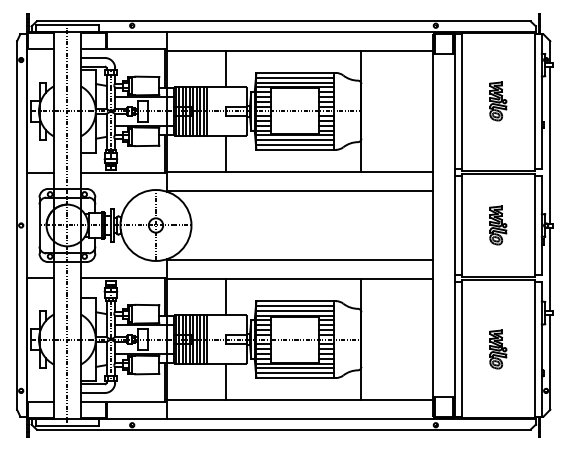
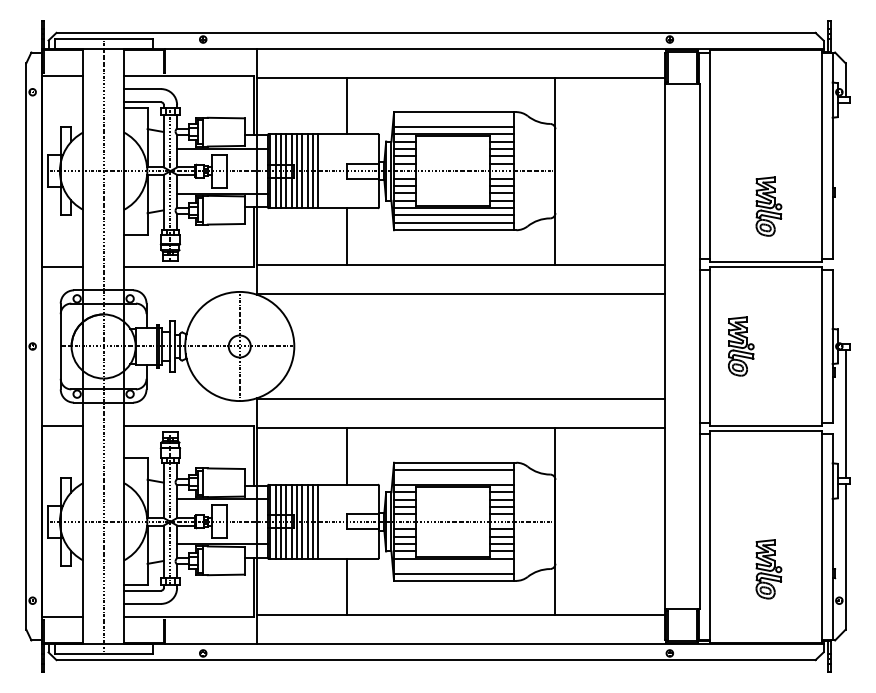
line: (295, 77) -> (454, 119), removed
part: (498, 101) -> (769, 206), moved
line: (550, 145) -> (845, 223), removed
part: (498, 225) -> (741, 346), moved
line: (295, 310) -> (454, 477), removed
part: (498, 349) -> (769, 569), moved
line: (295, 368) -> (454, 566), removed

